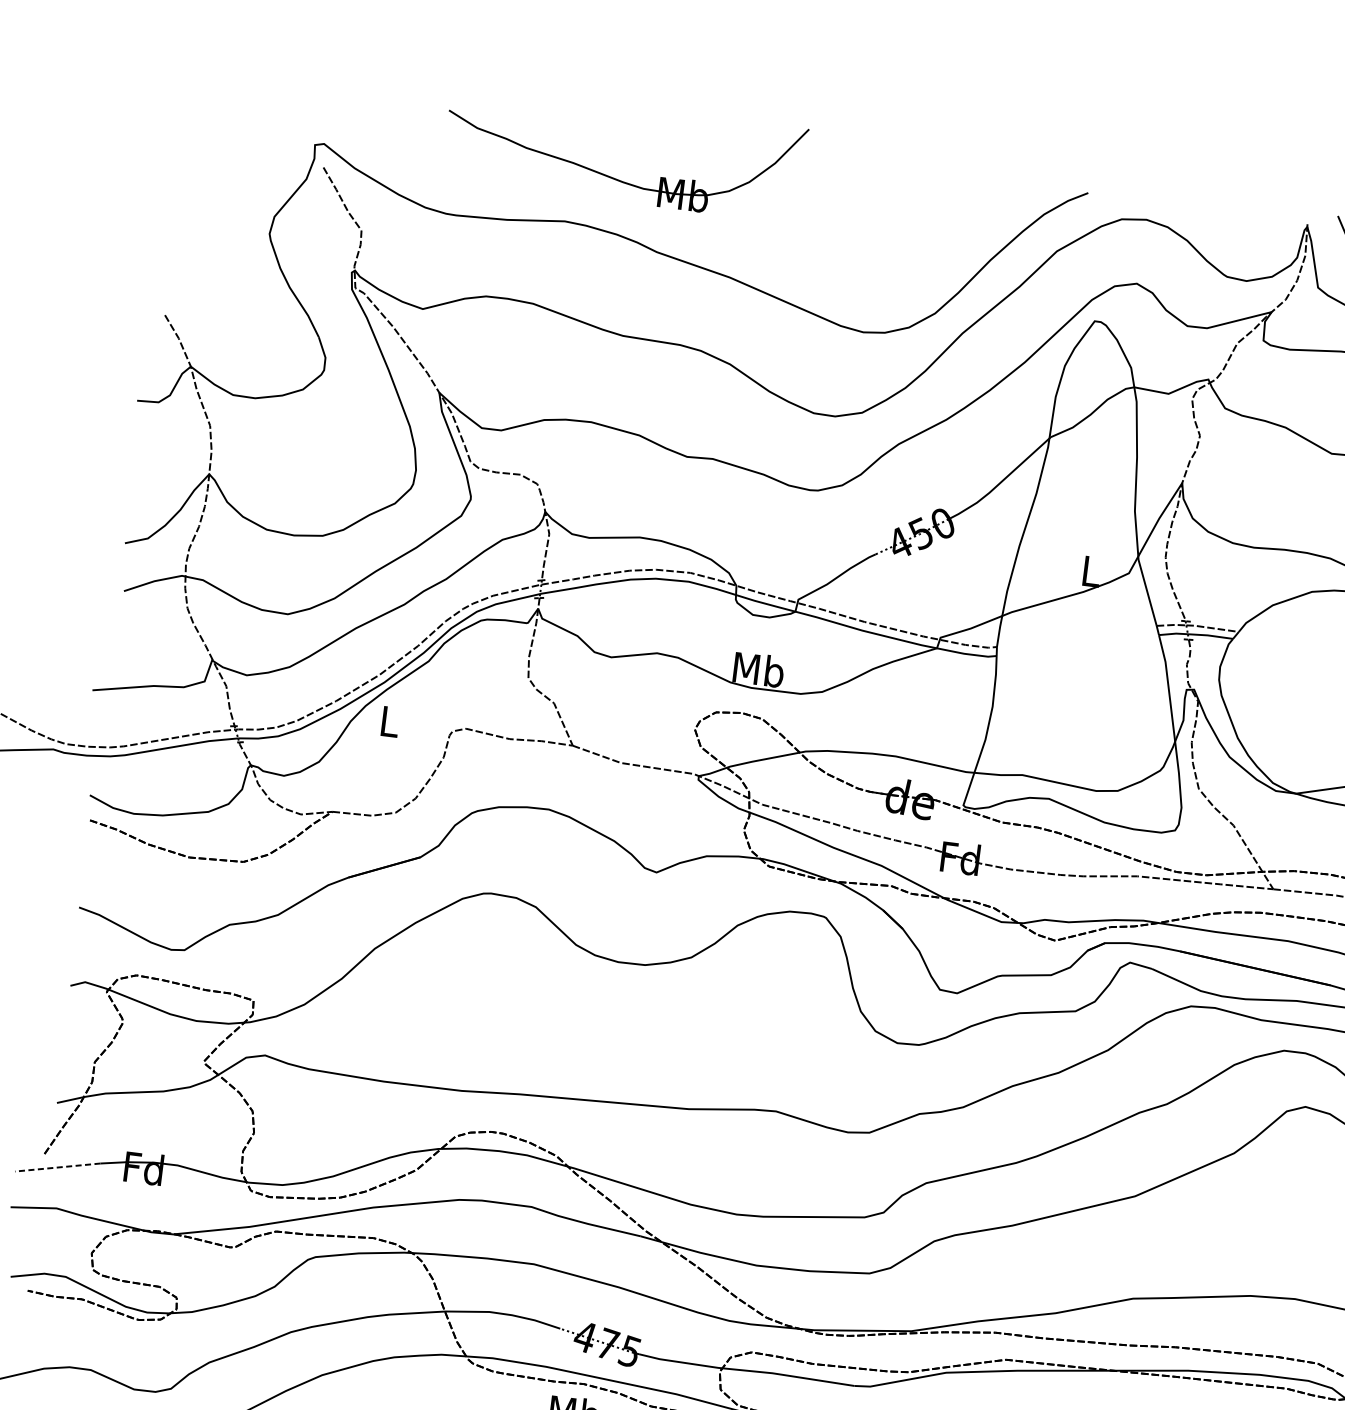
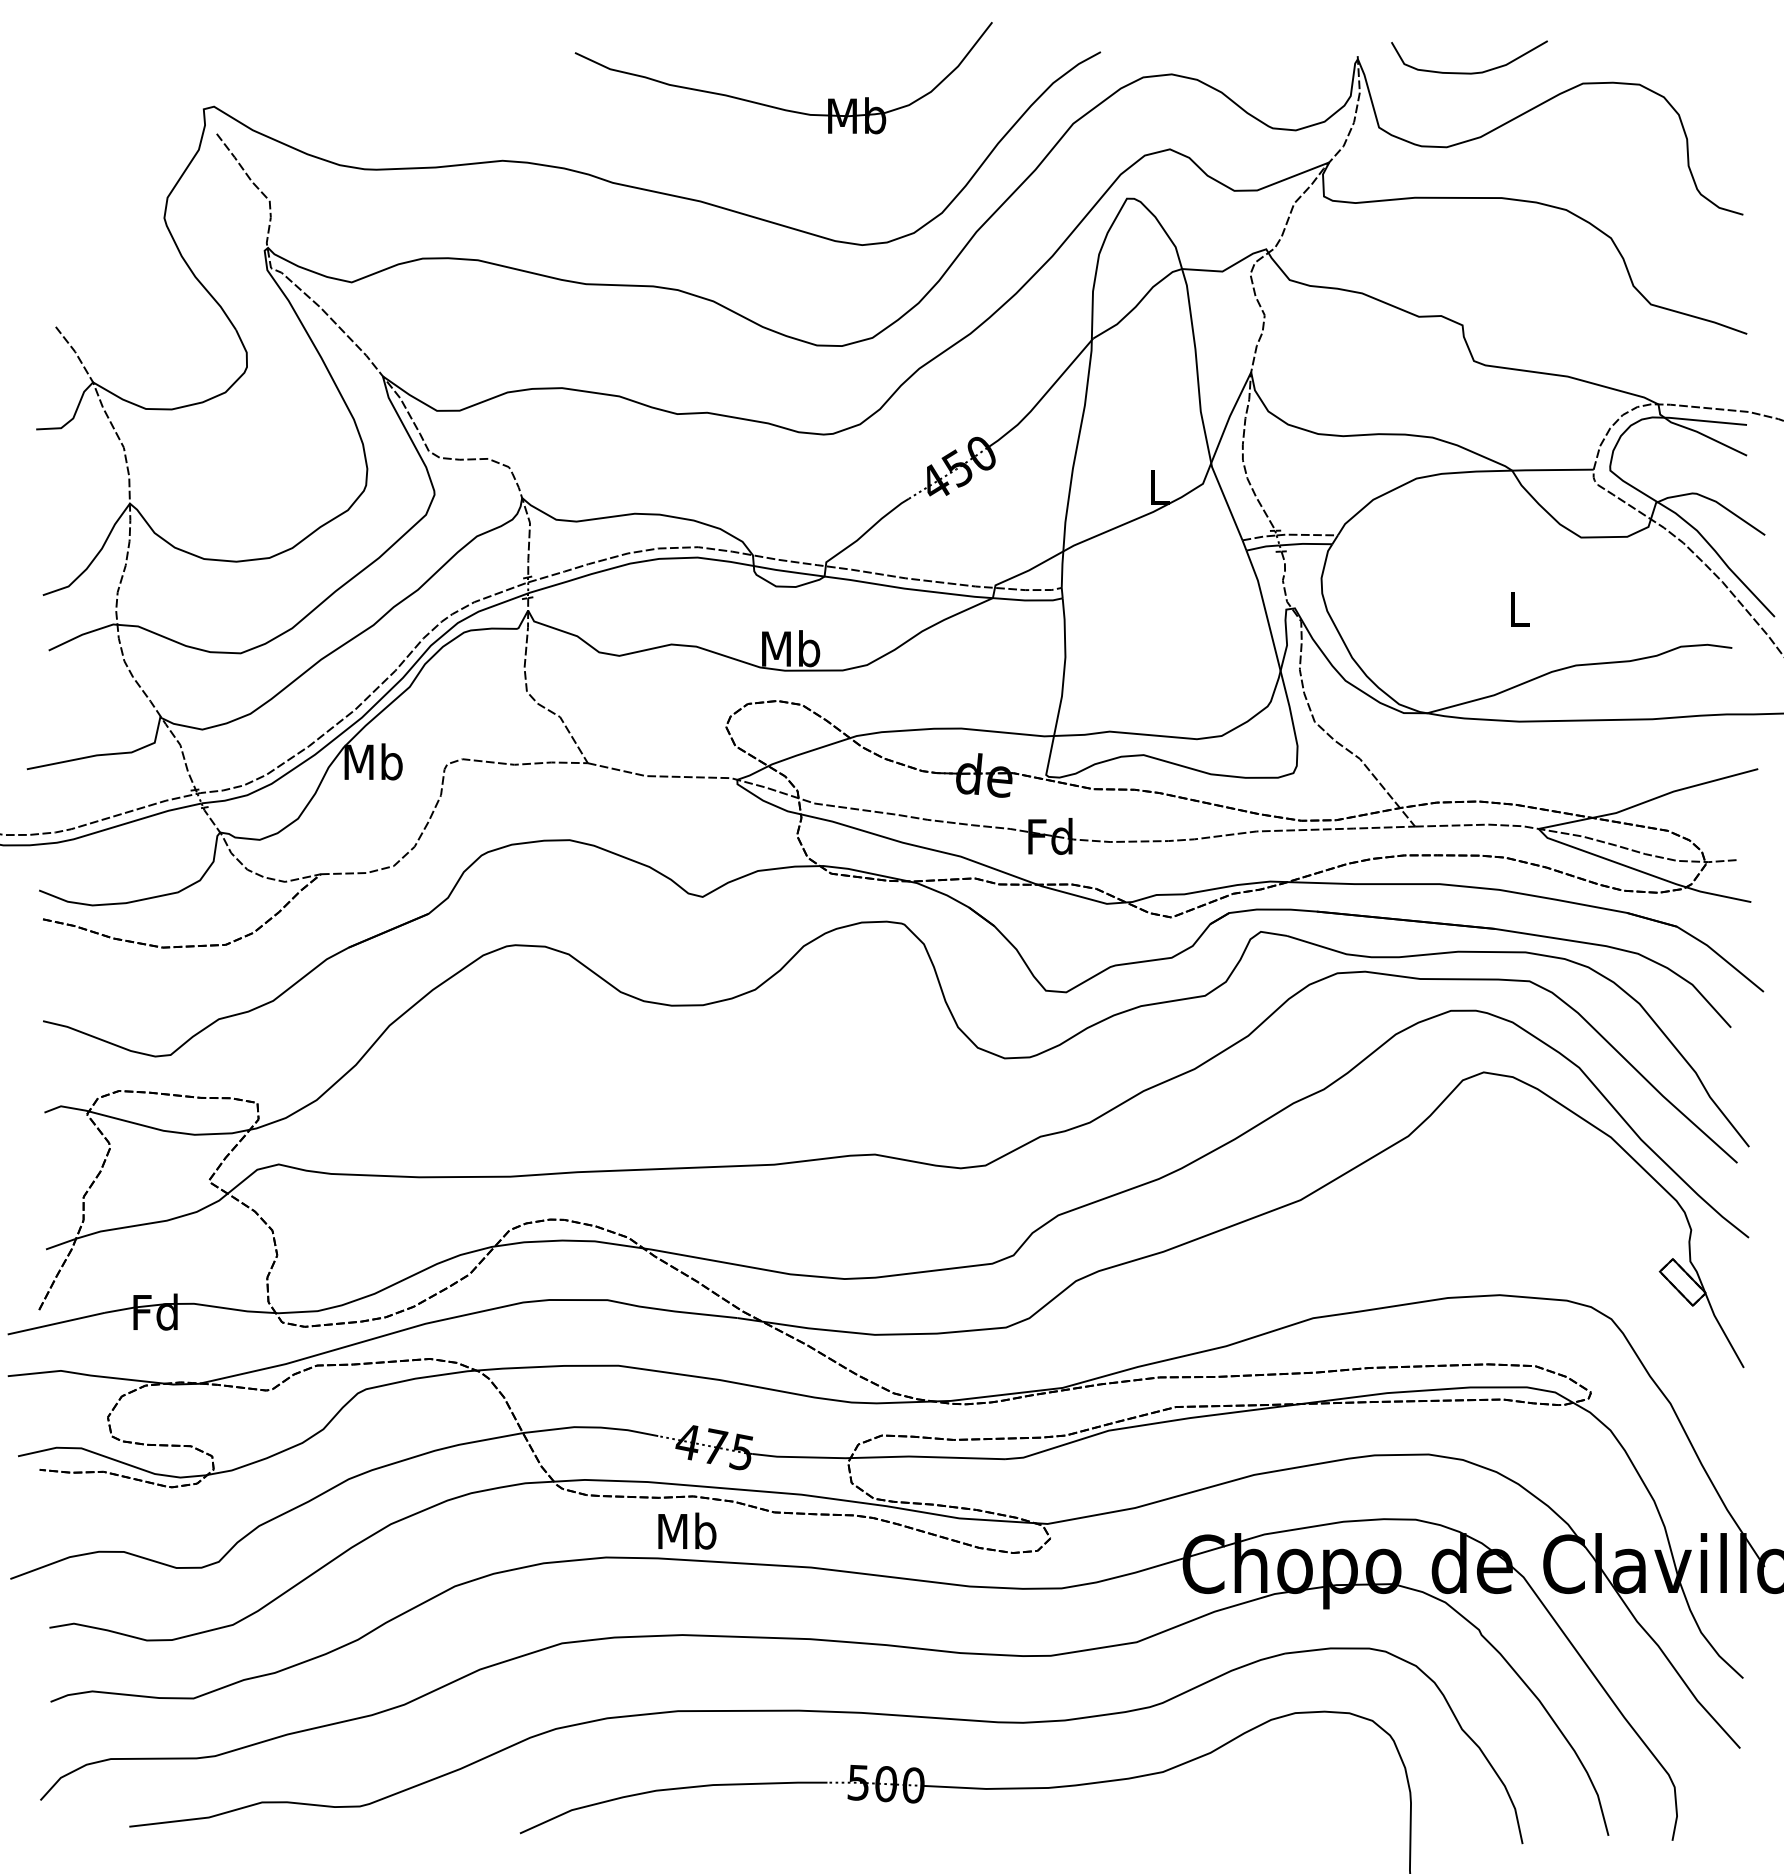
part: (614, 177) -> (775, 106), moved
text: (389, 721) -> (373, 761), L -> Mb
line: (57, 1167) -> (56, 1323), dashed -> solid

